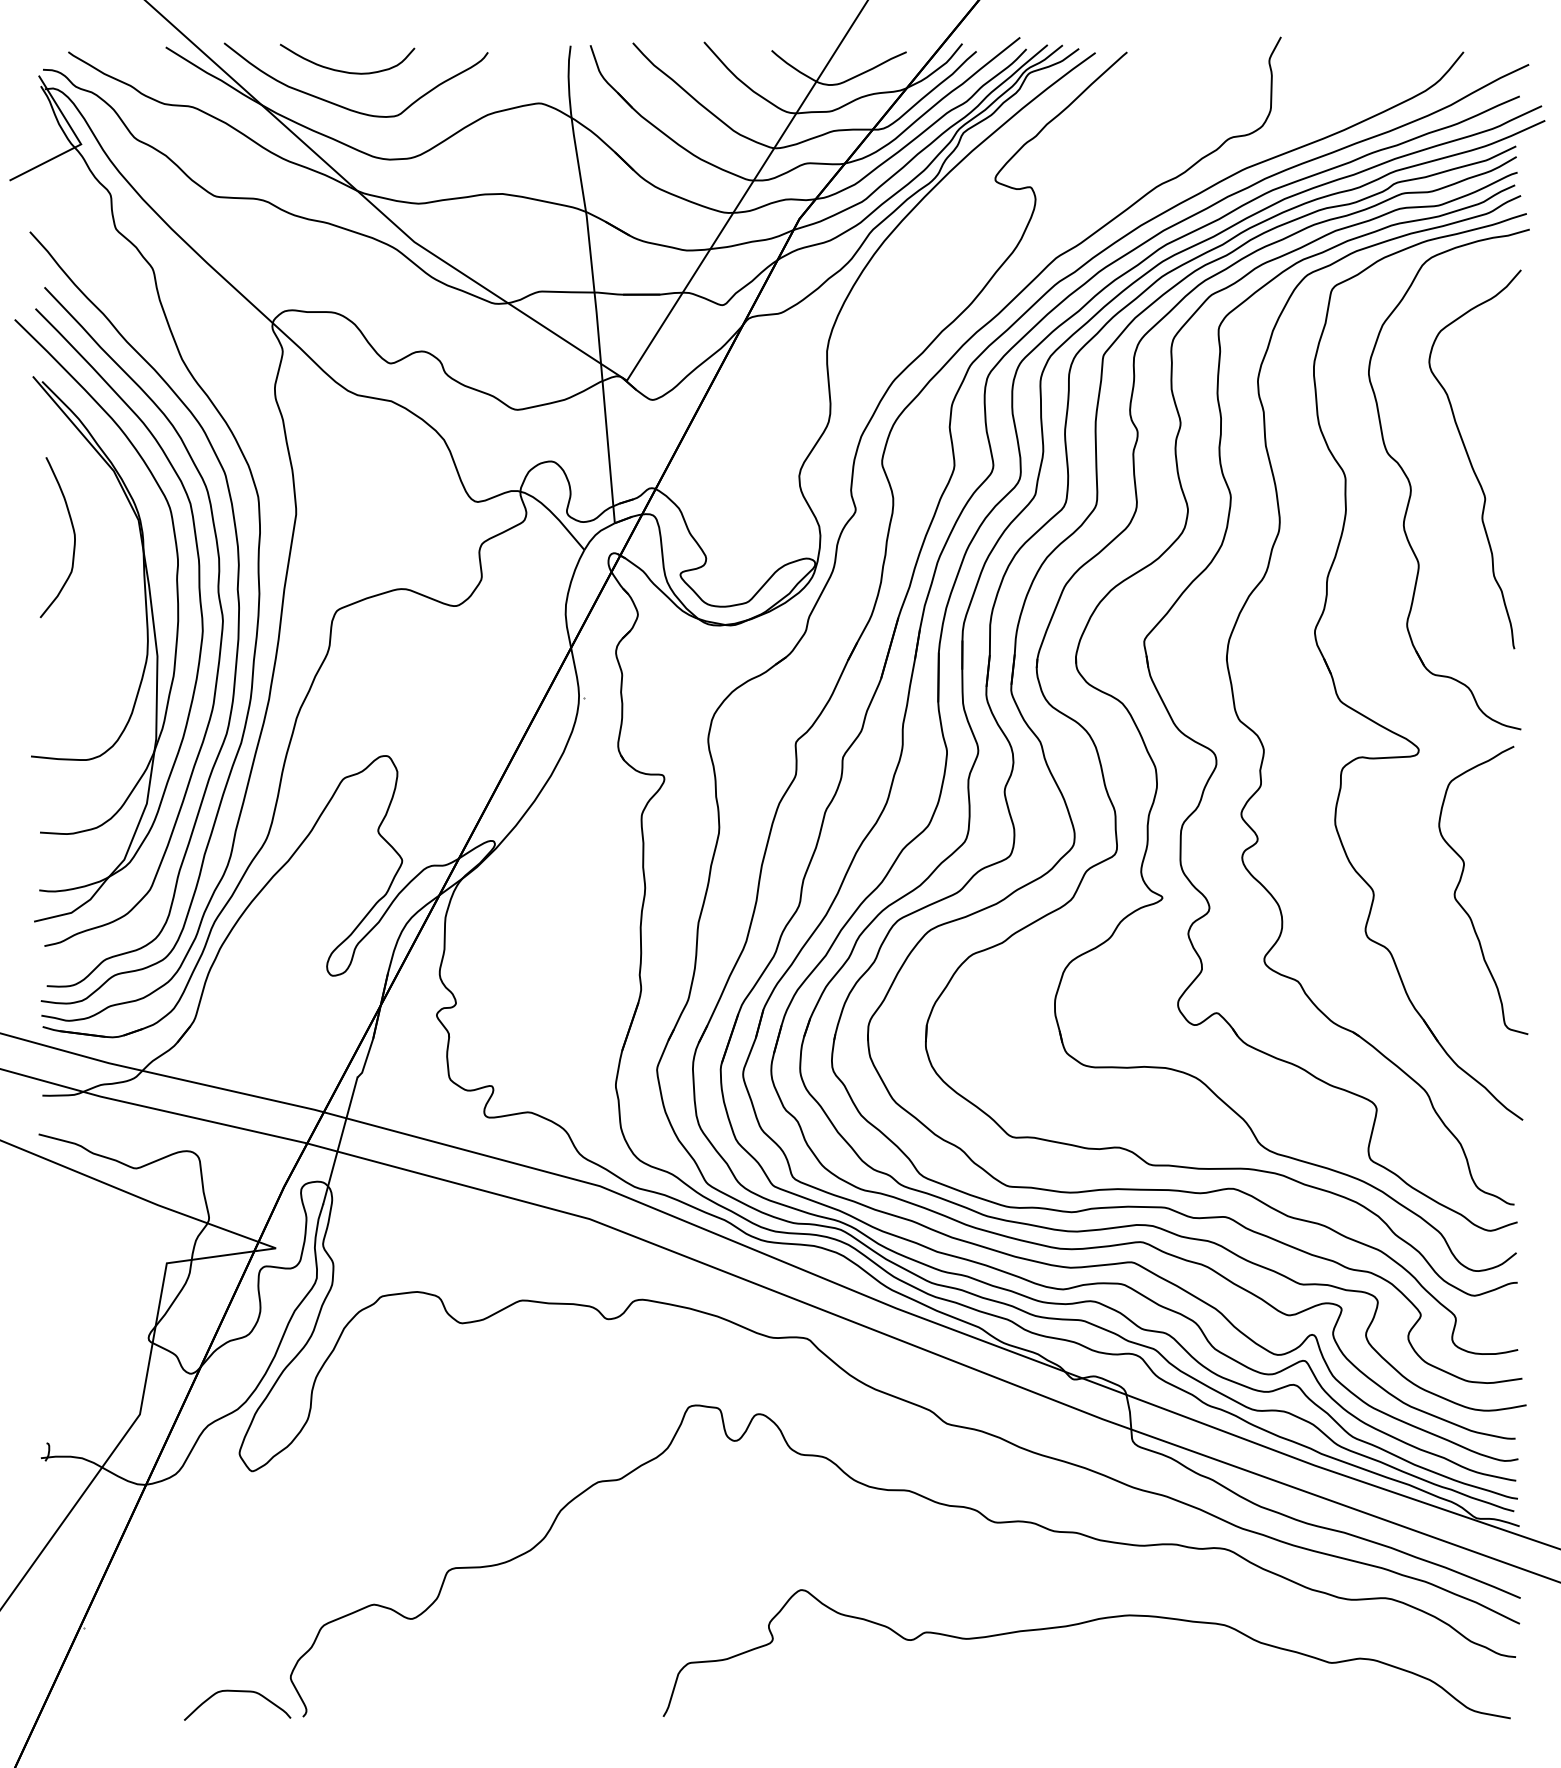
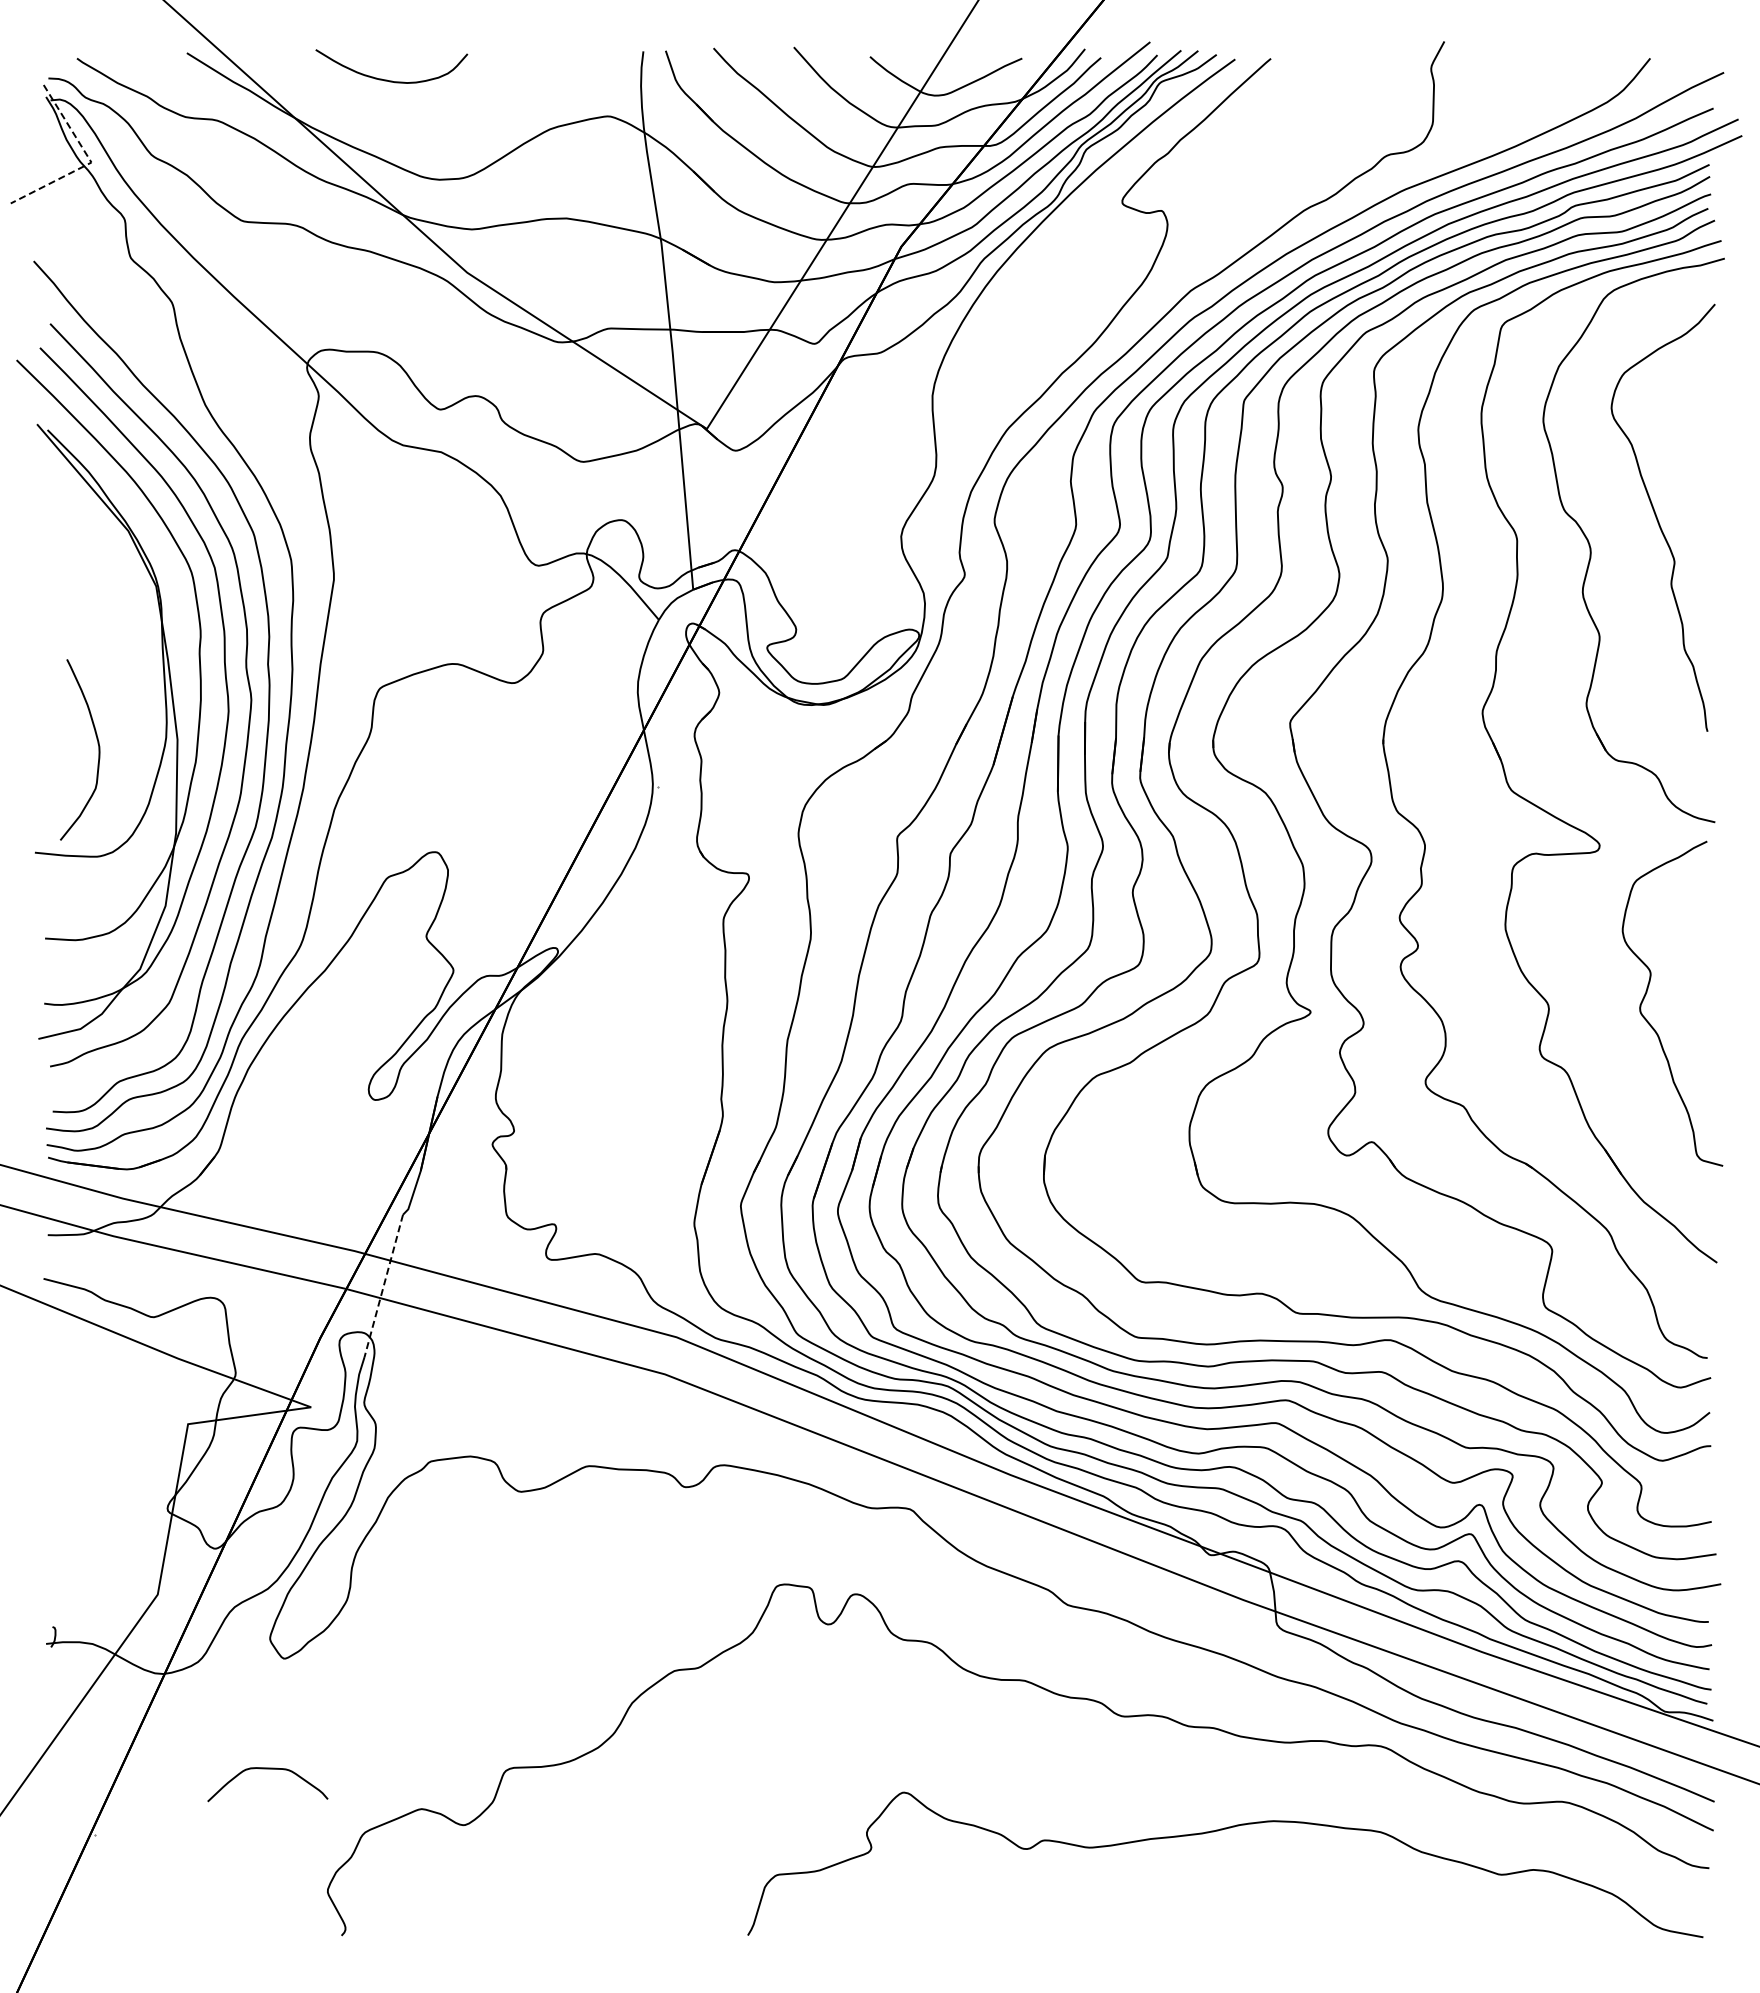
curve: (345, 107) -> (389, 120), removed
line: (81, 144) -> (91, 162), solid -> dashed
curve: (74, 537) -> (98, 749), moved
line: (340, 1140) -> (383, 1285), solid -> dashed
curve: (237, 1691) -> (267, 1769), moved

